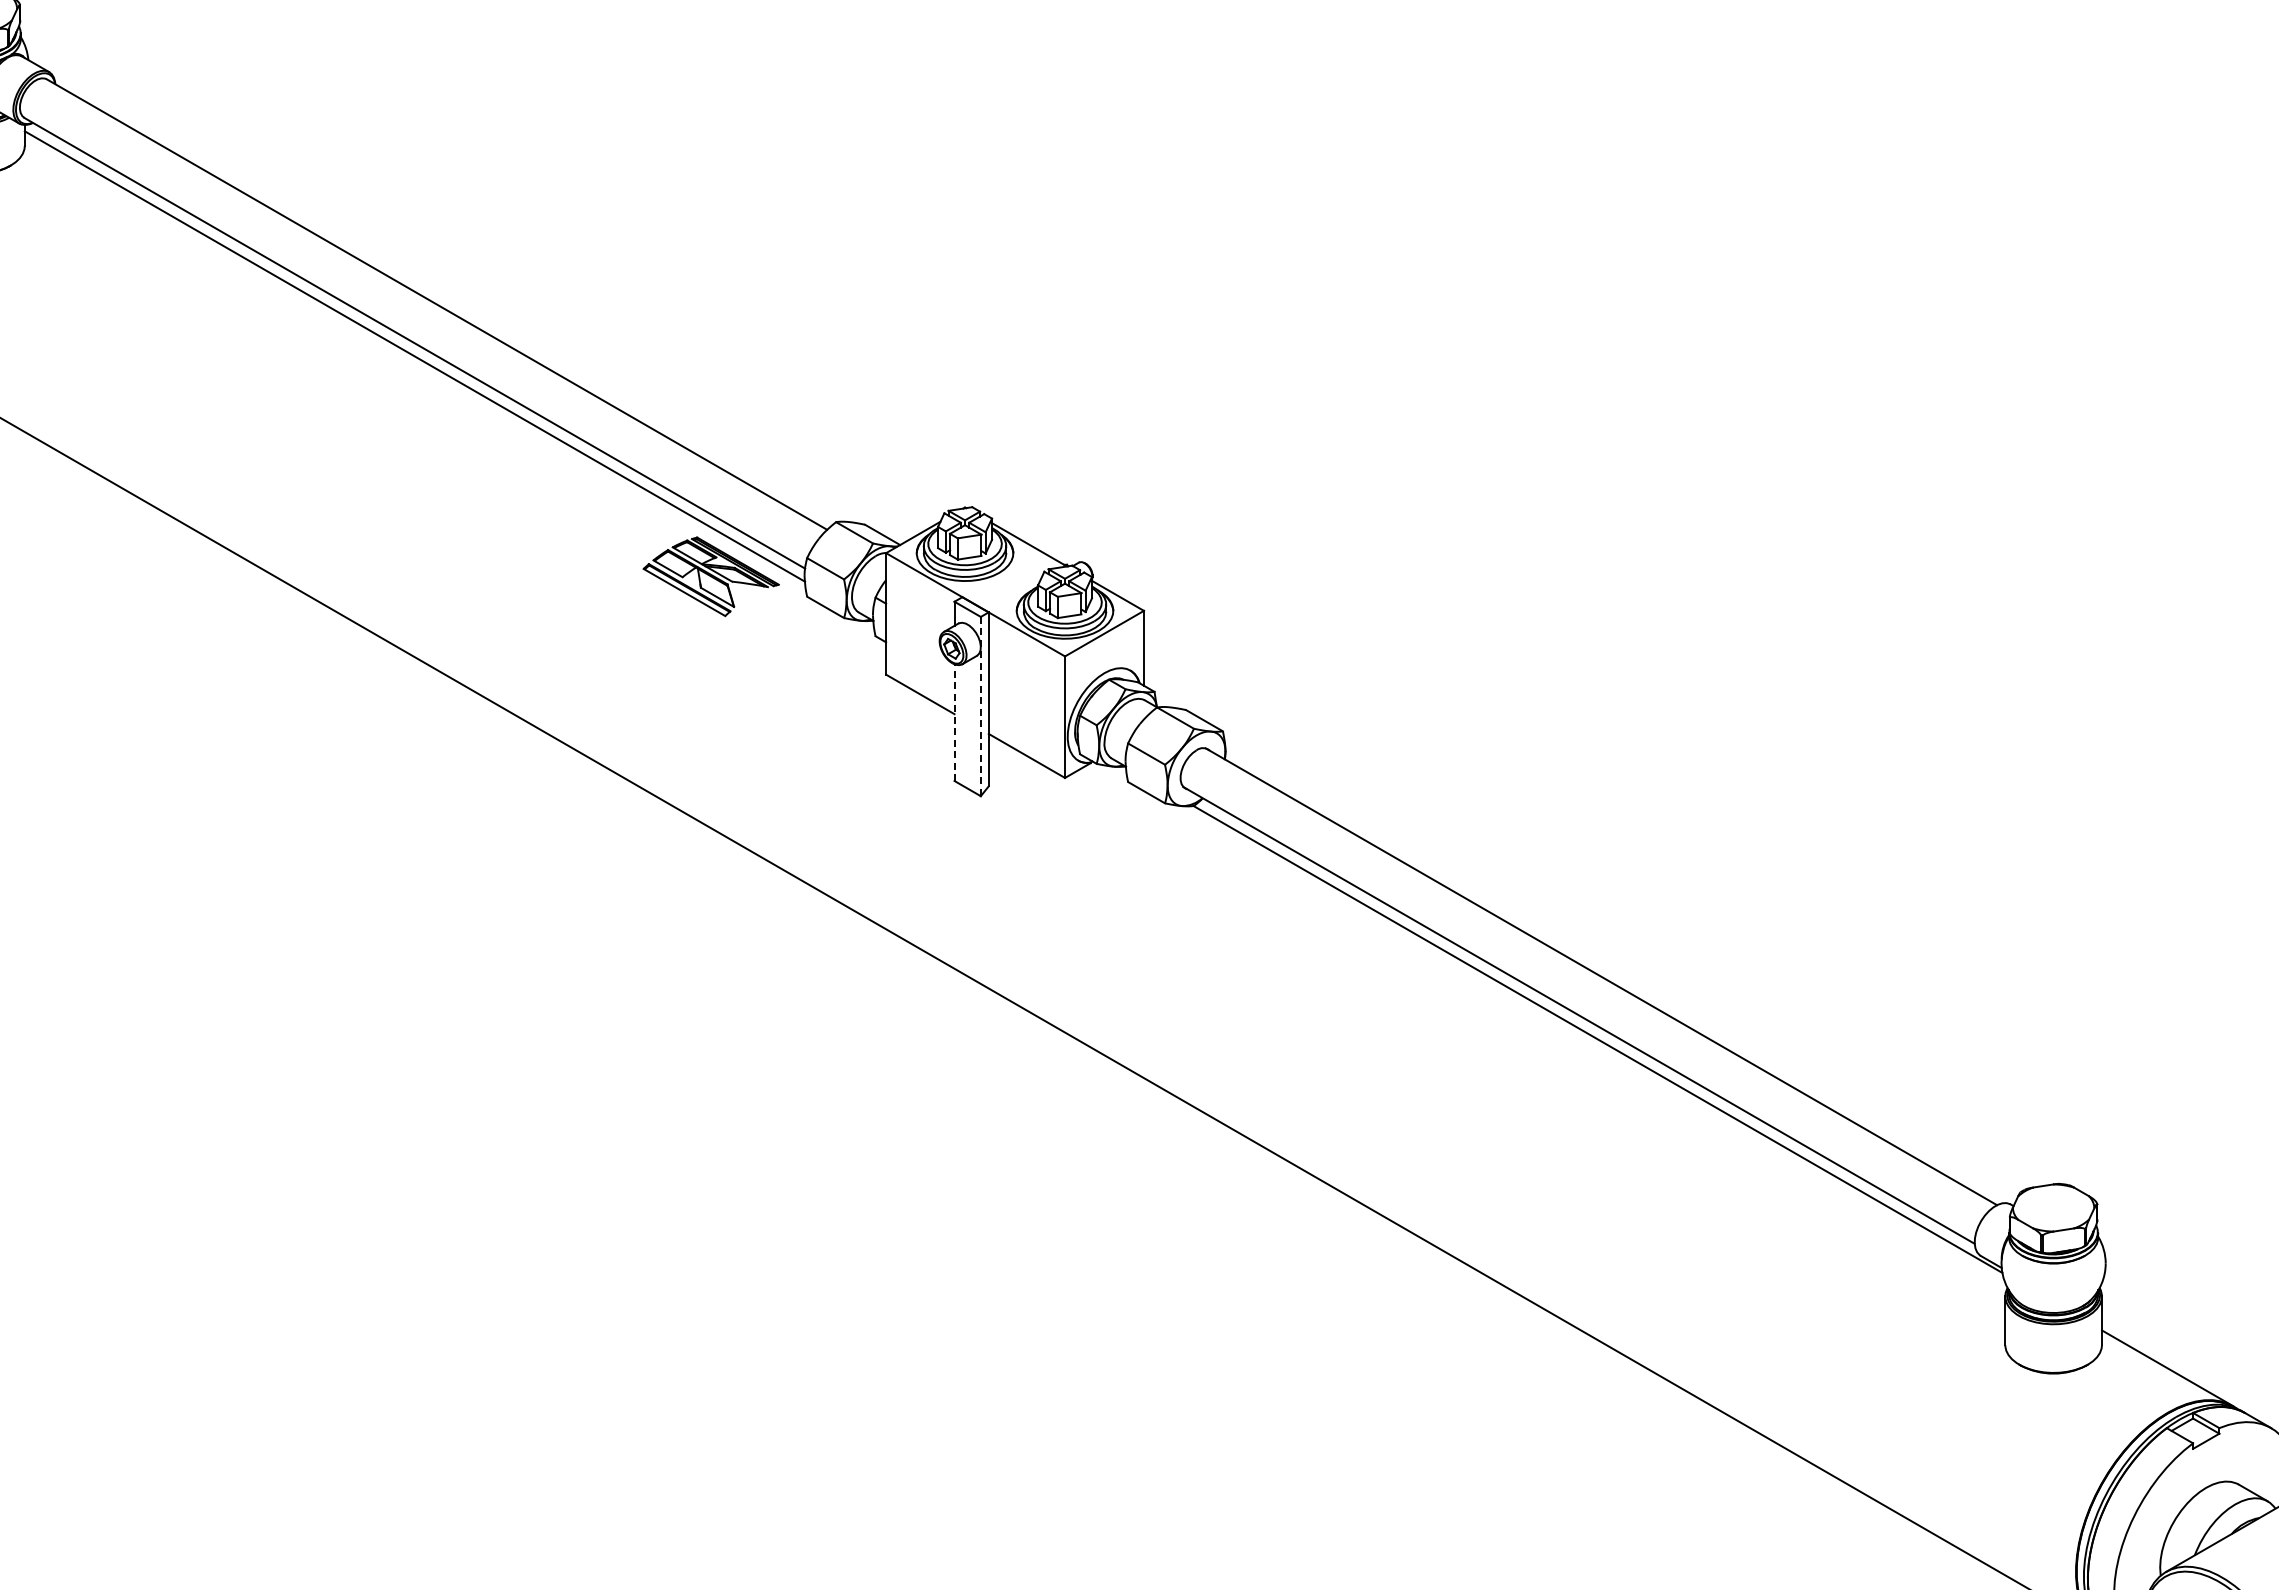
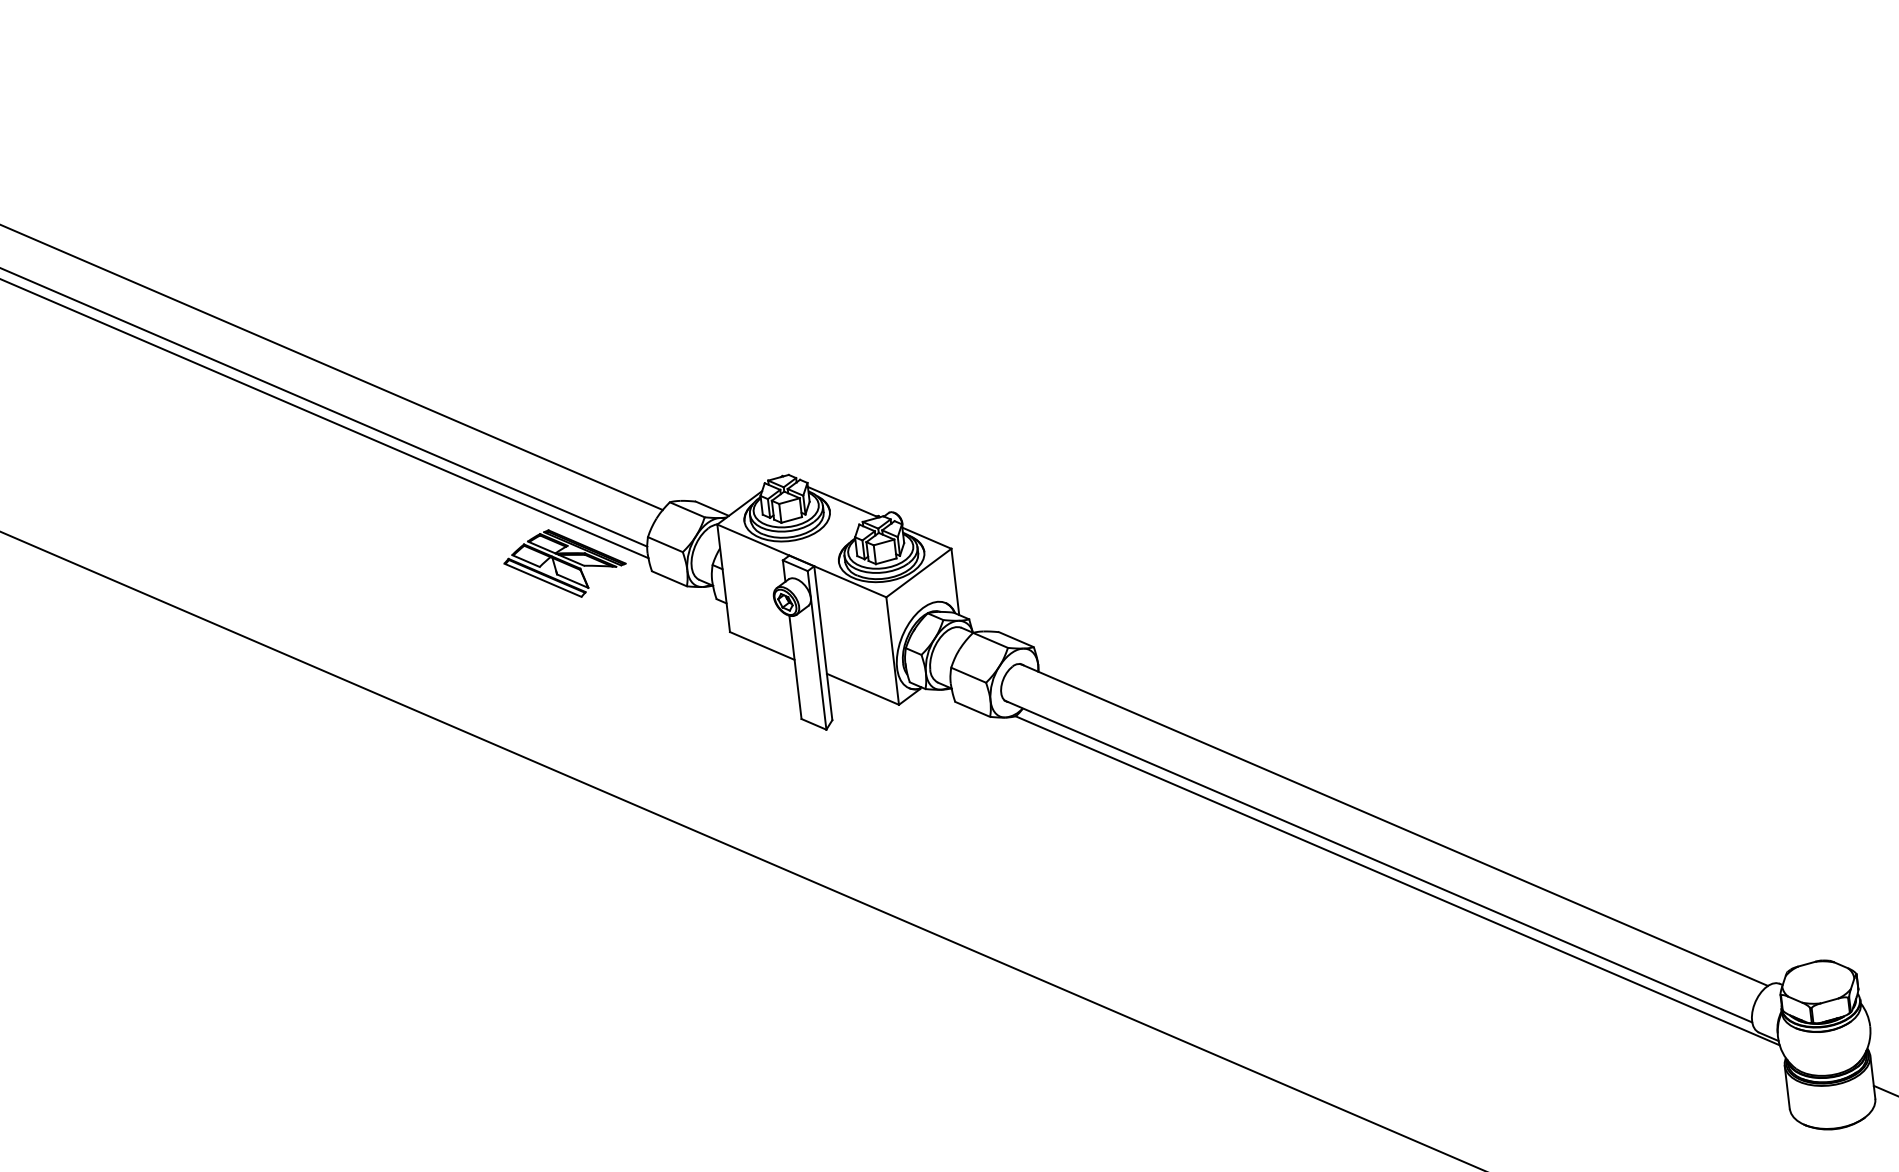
line: (980, 706) -> (816, 650), dashed -> solid
line: (954, 722) -> (795, 667), dashed -> solid

